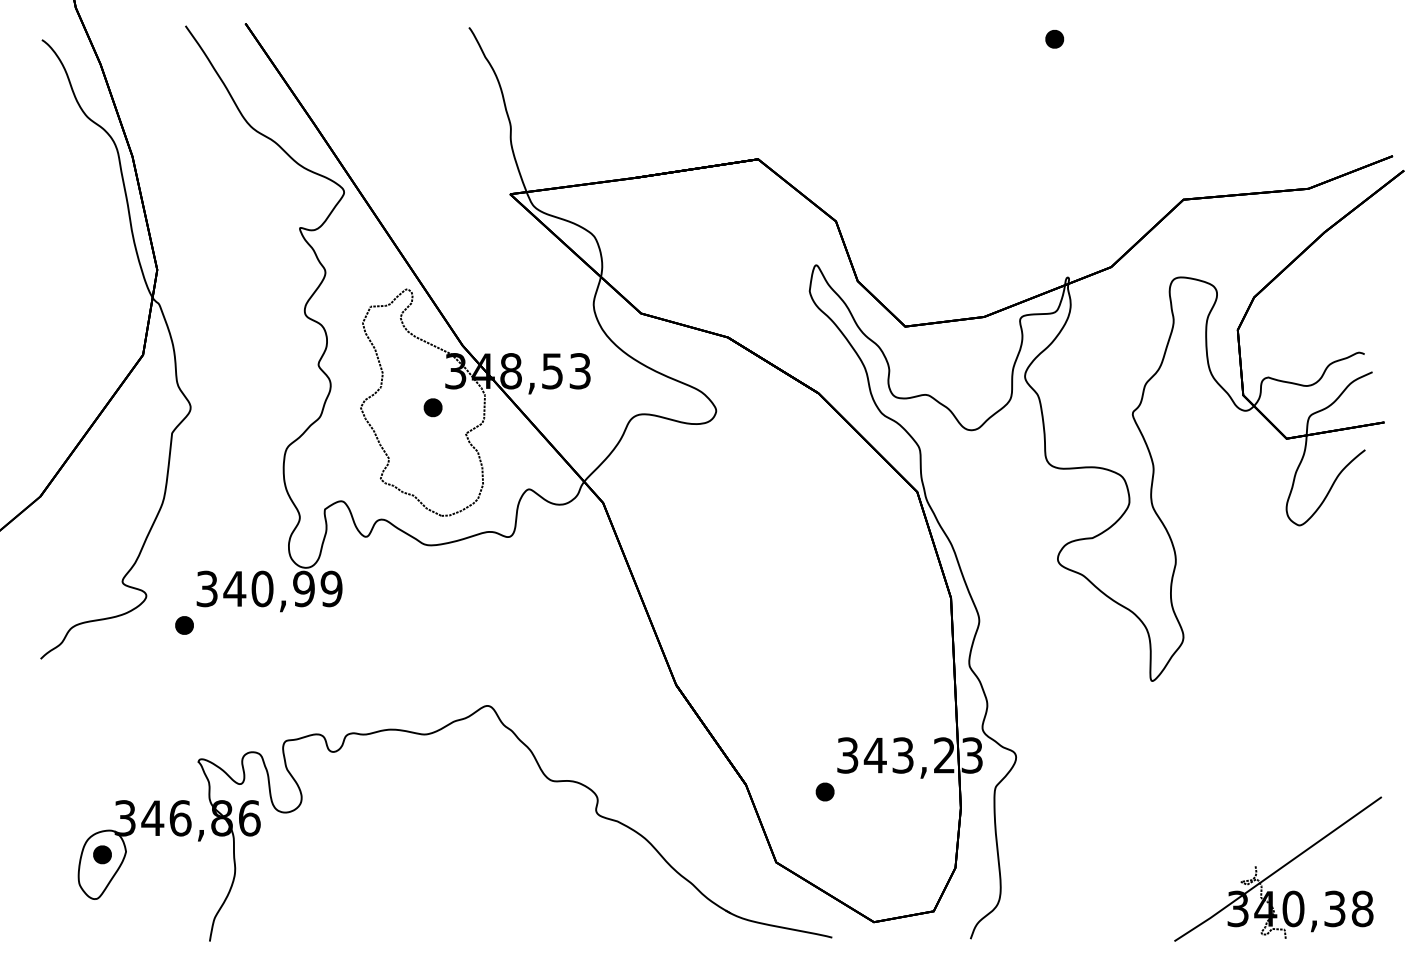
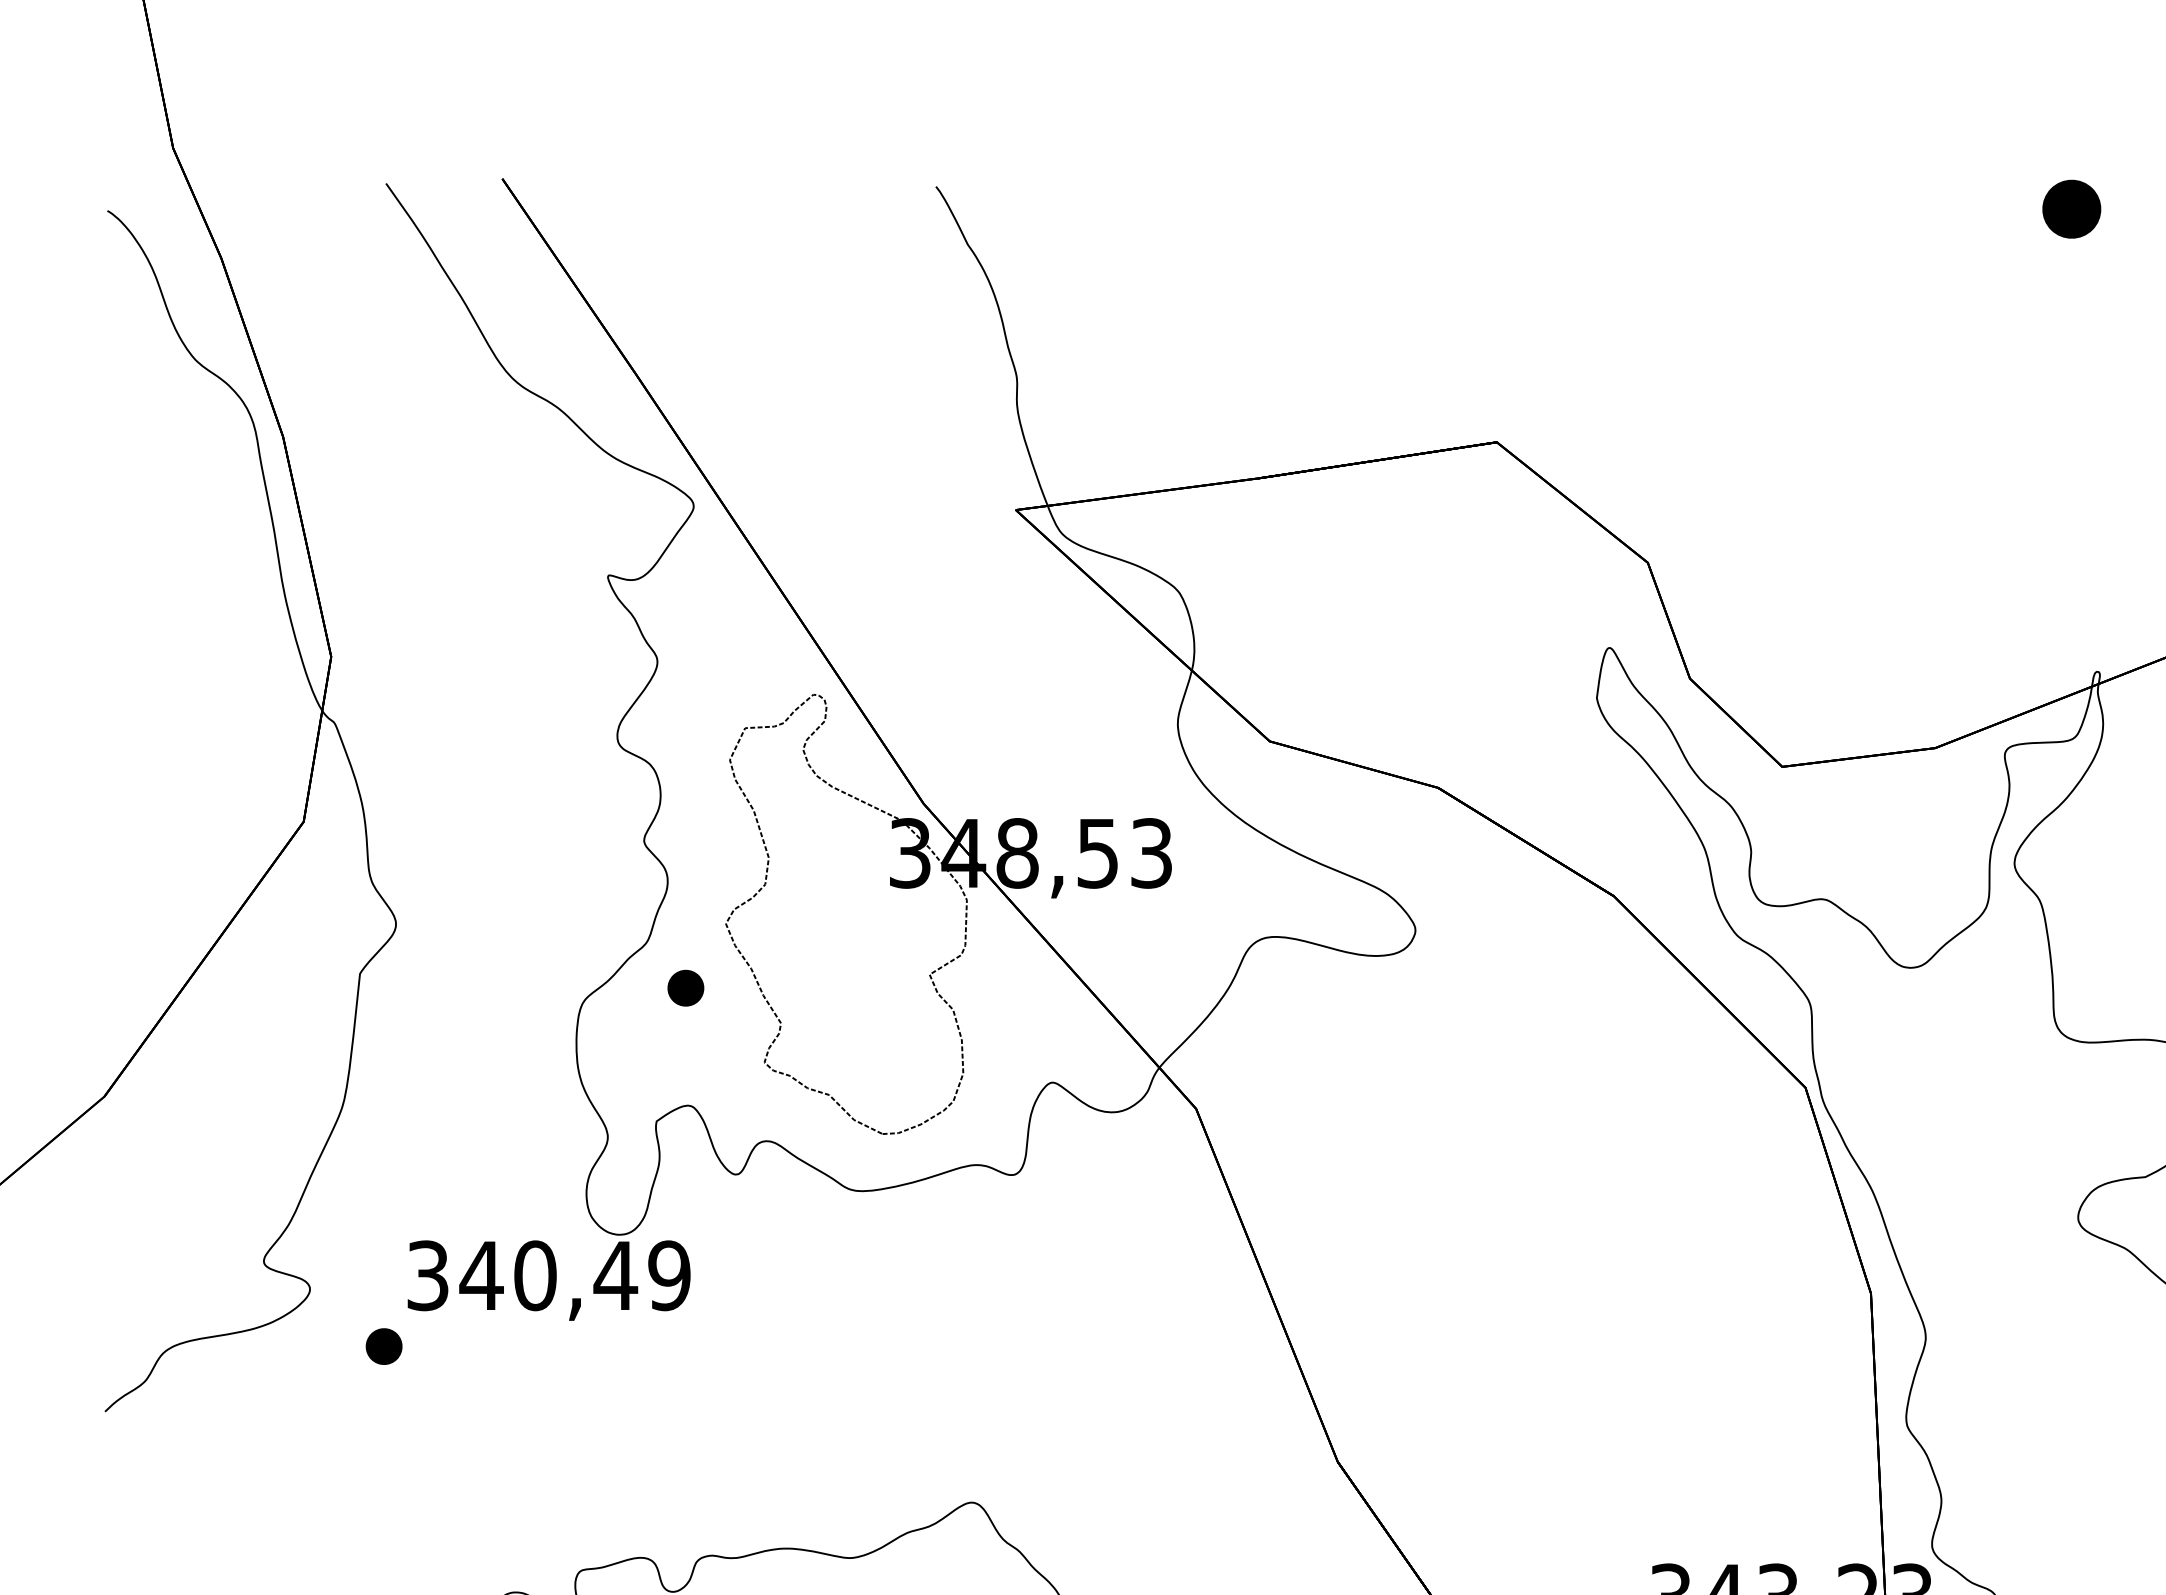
part: (1054, 39) -> (2071, 209), size x1.6
part: (432, 407) -> (684, 987), moved
text: (303, 588) -> (614, 1274), 340,99 -> 340,49

